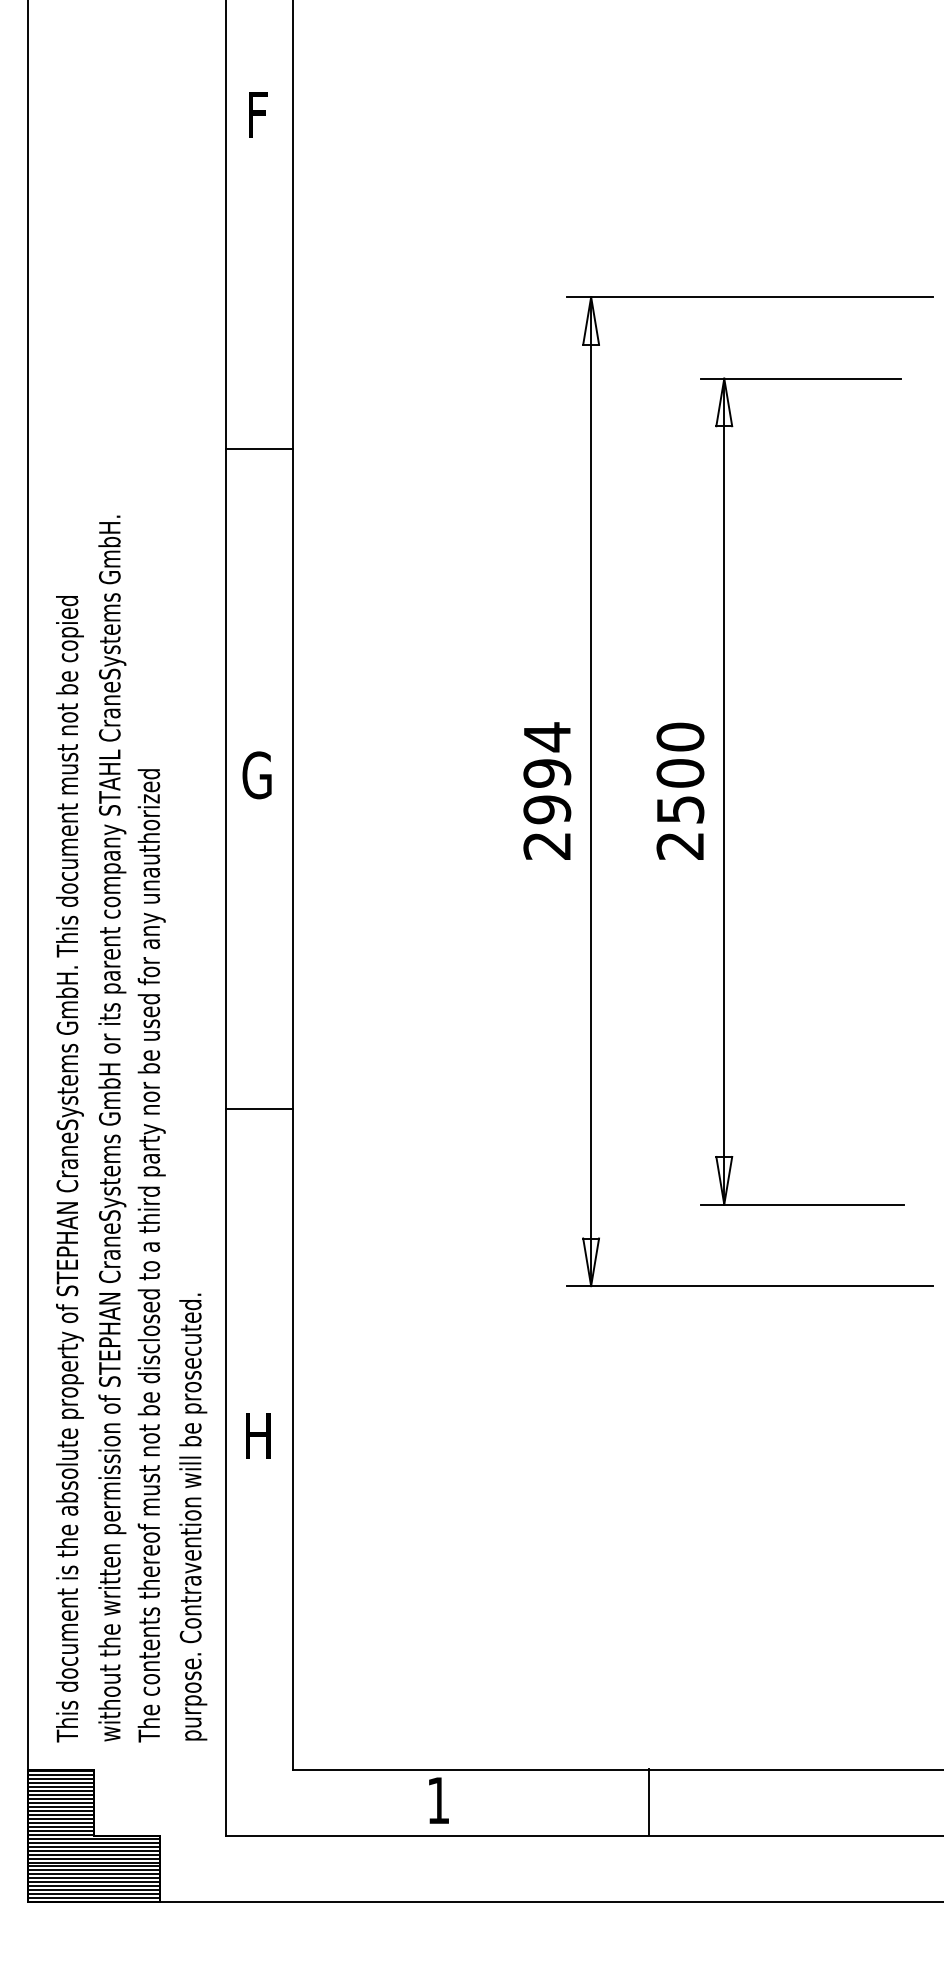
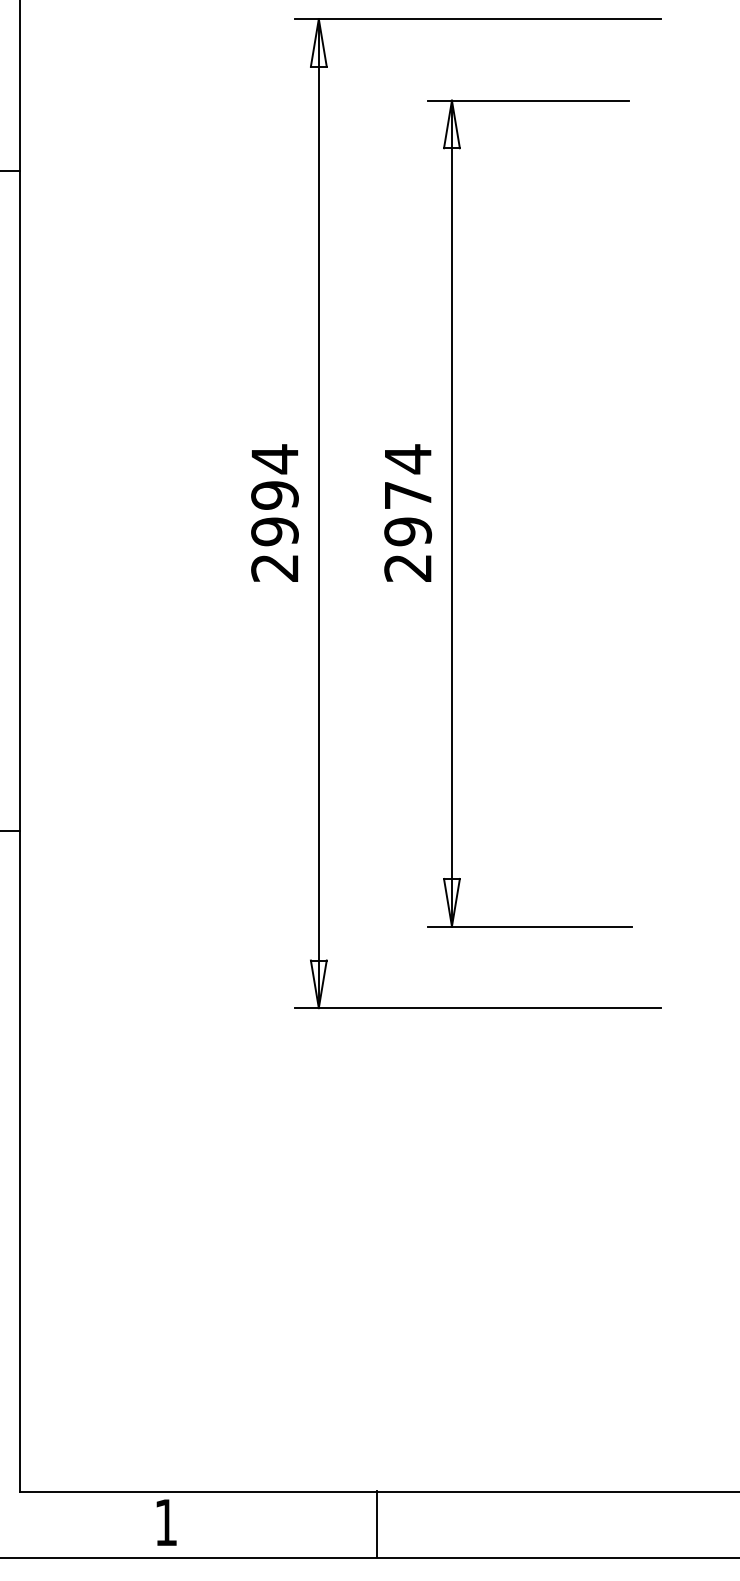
text: (680, 773) -> (408, 495), 2500 -> 2974

